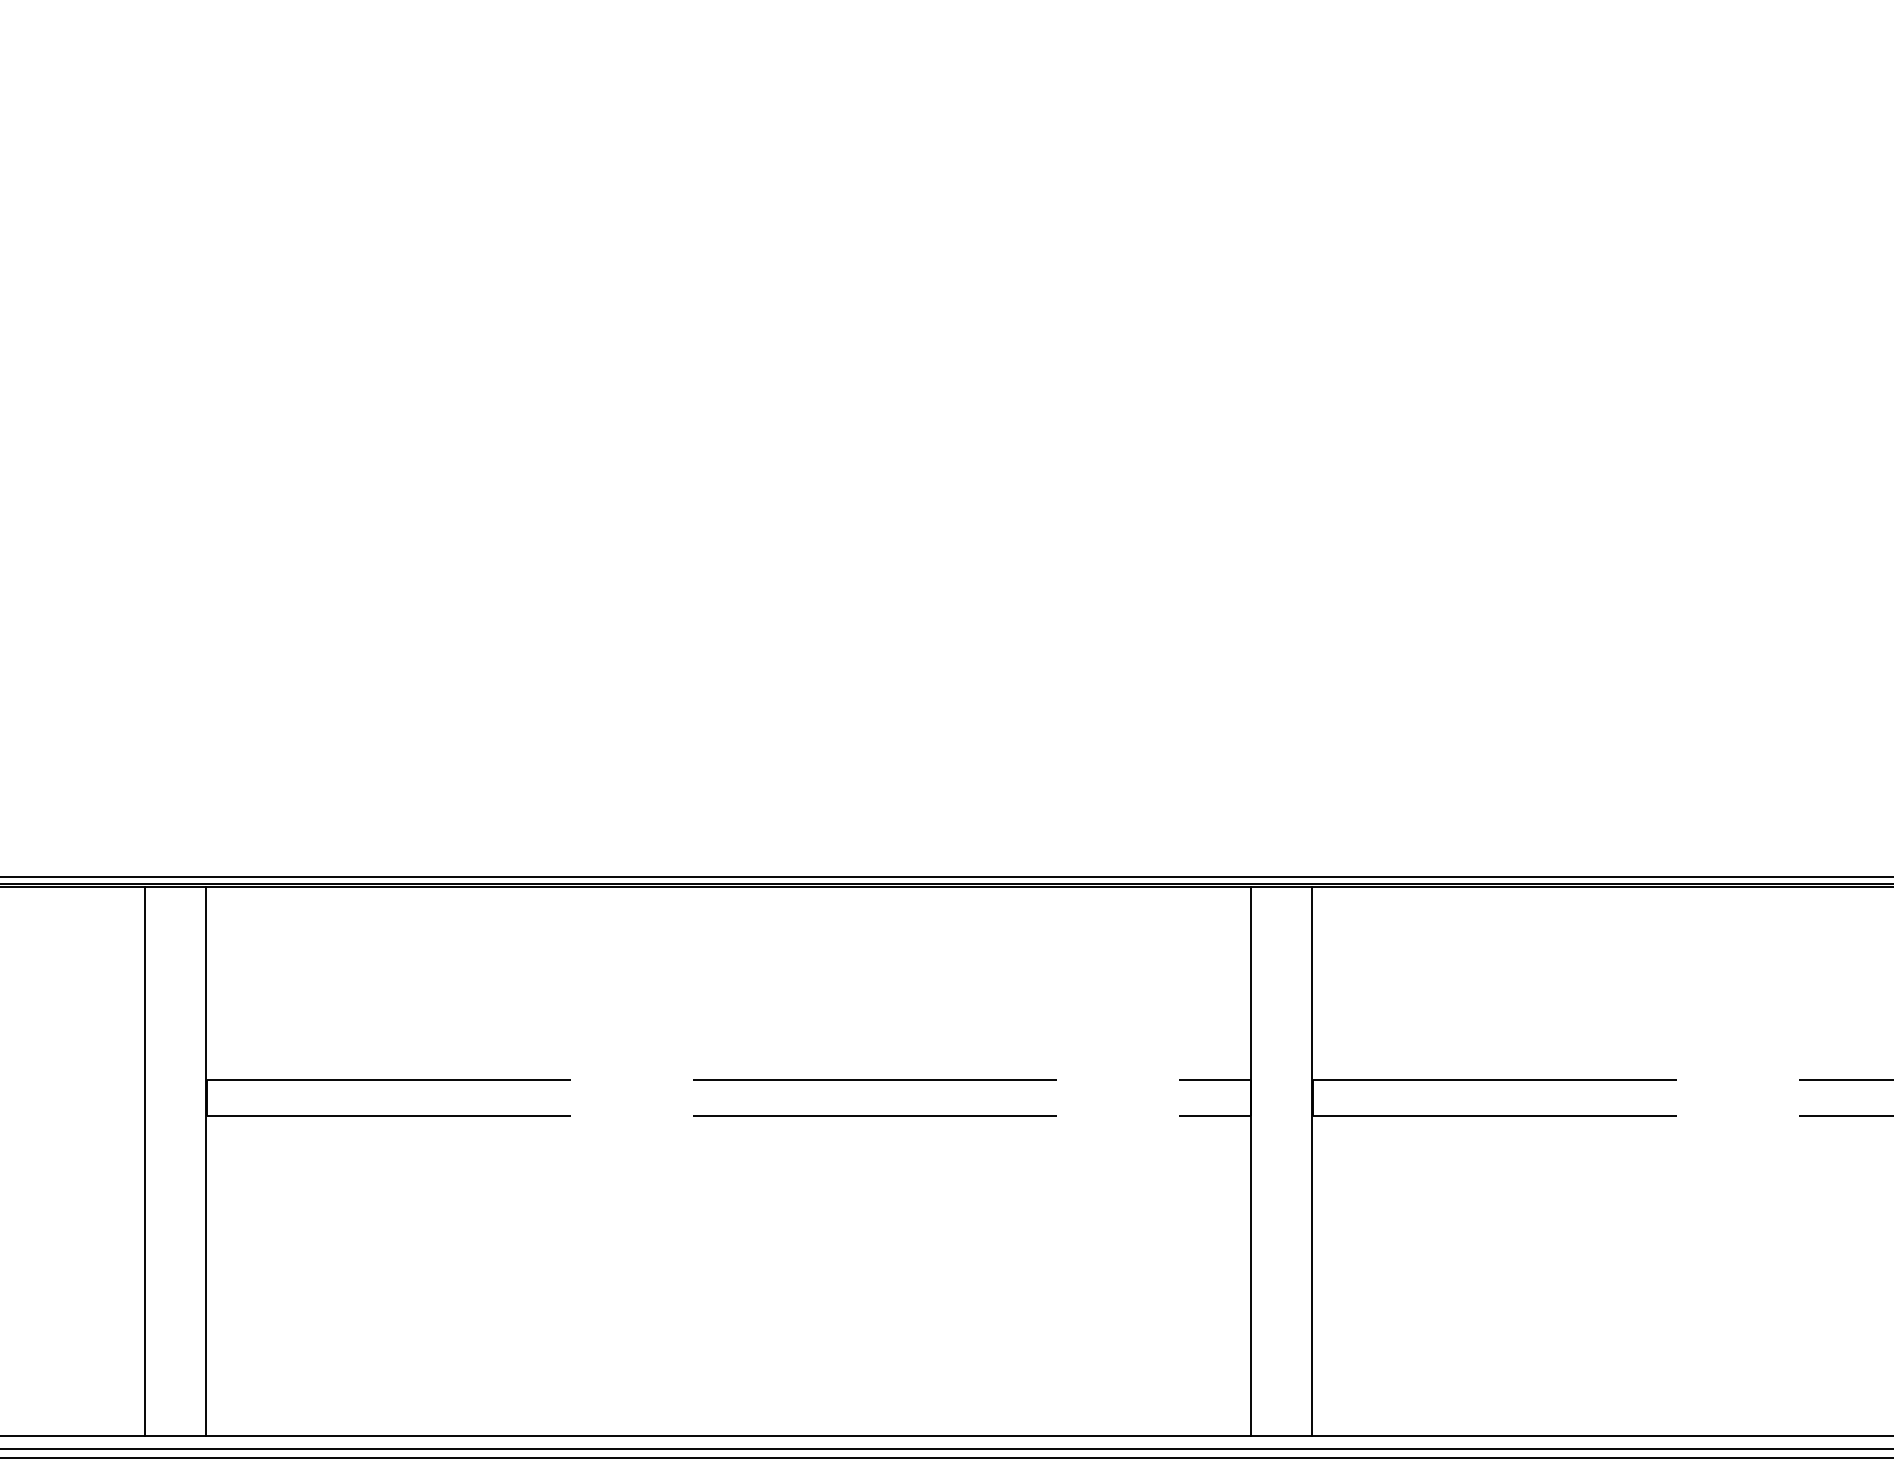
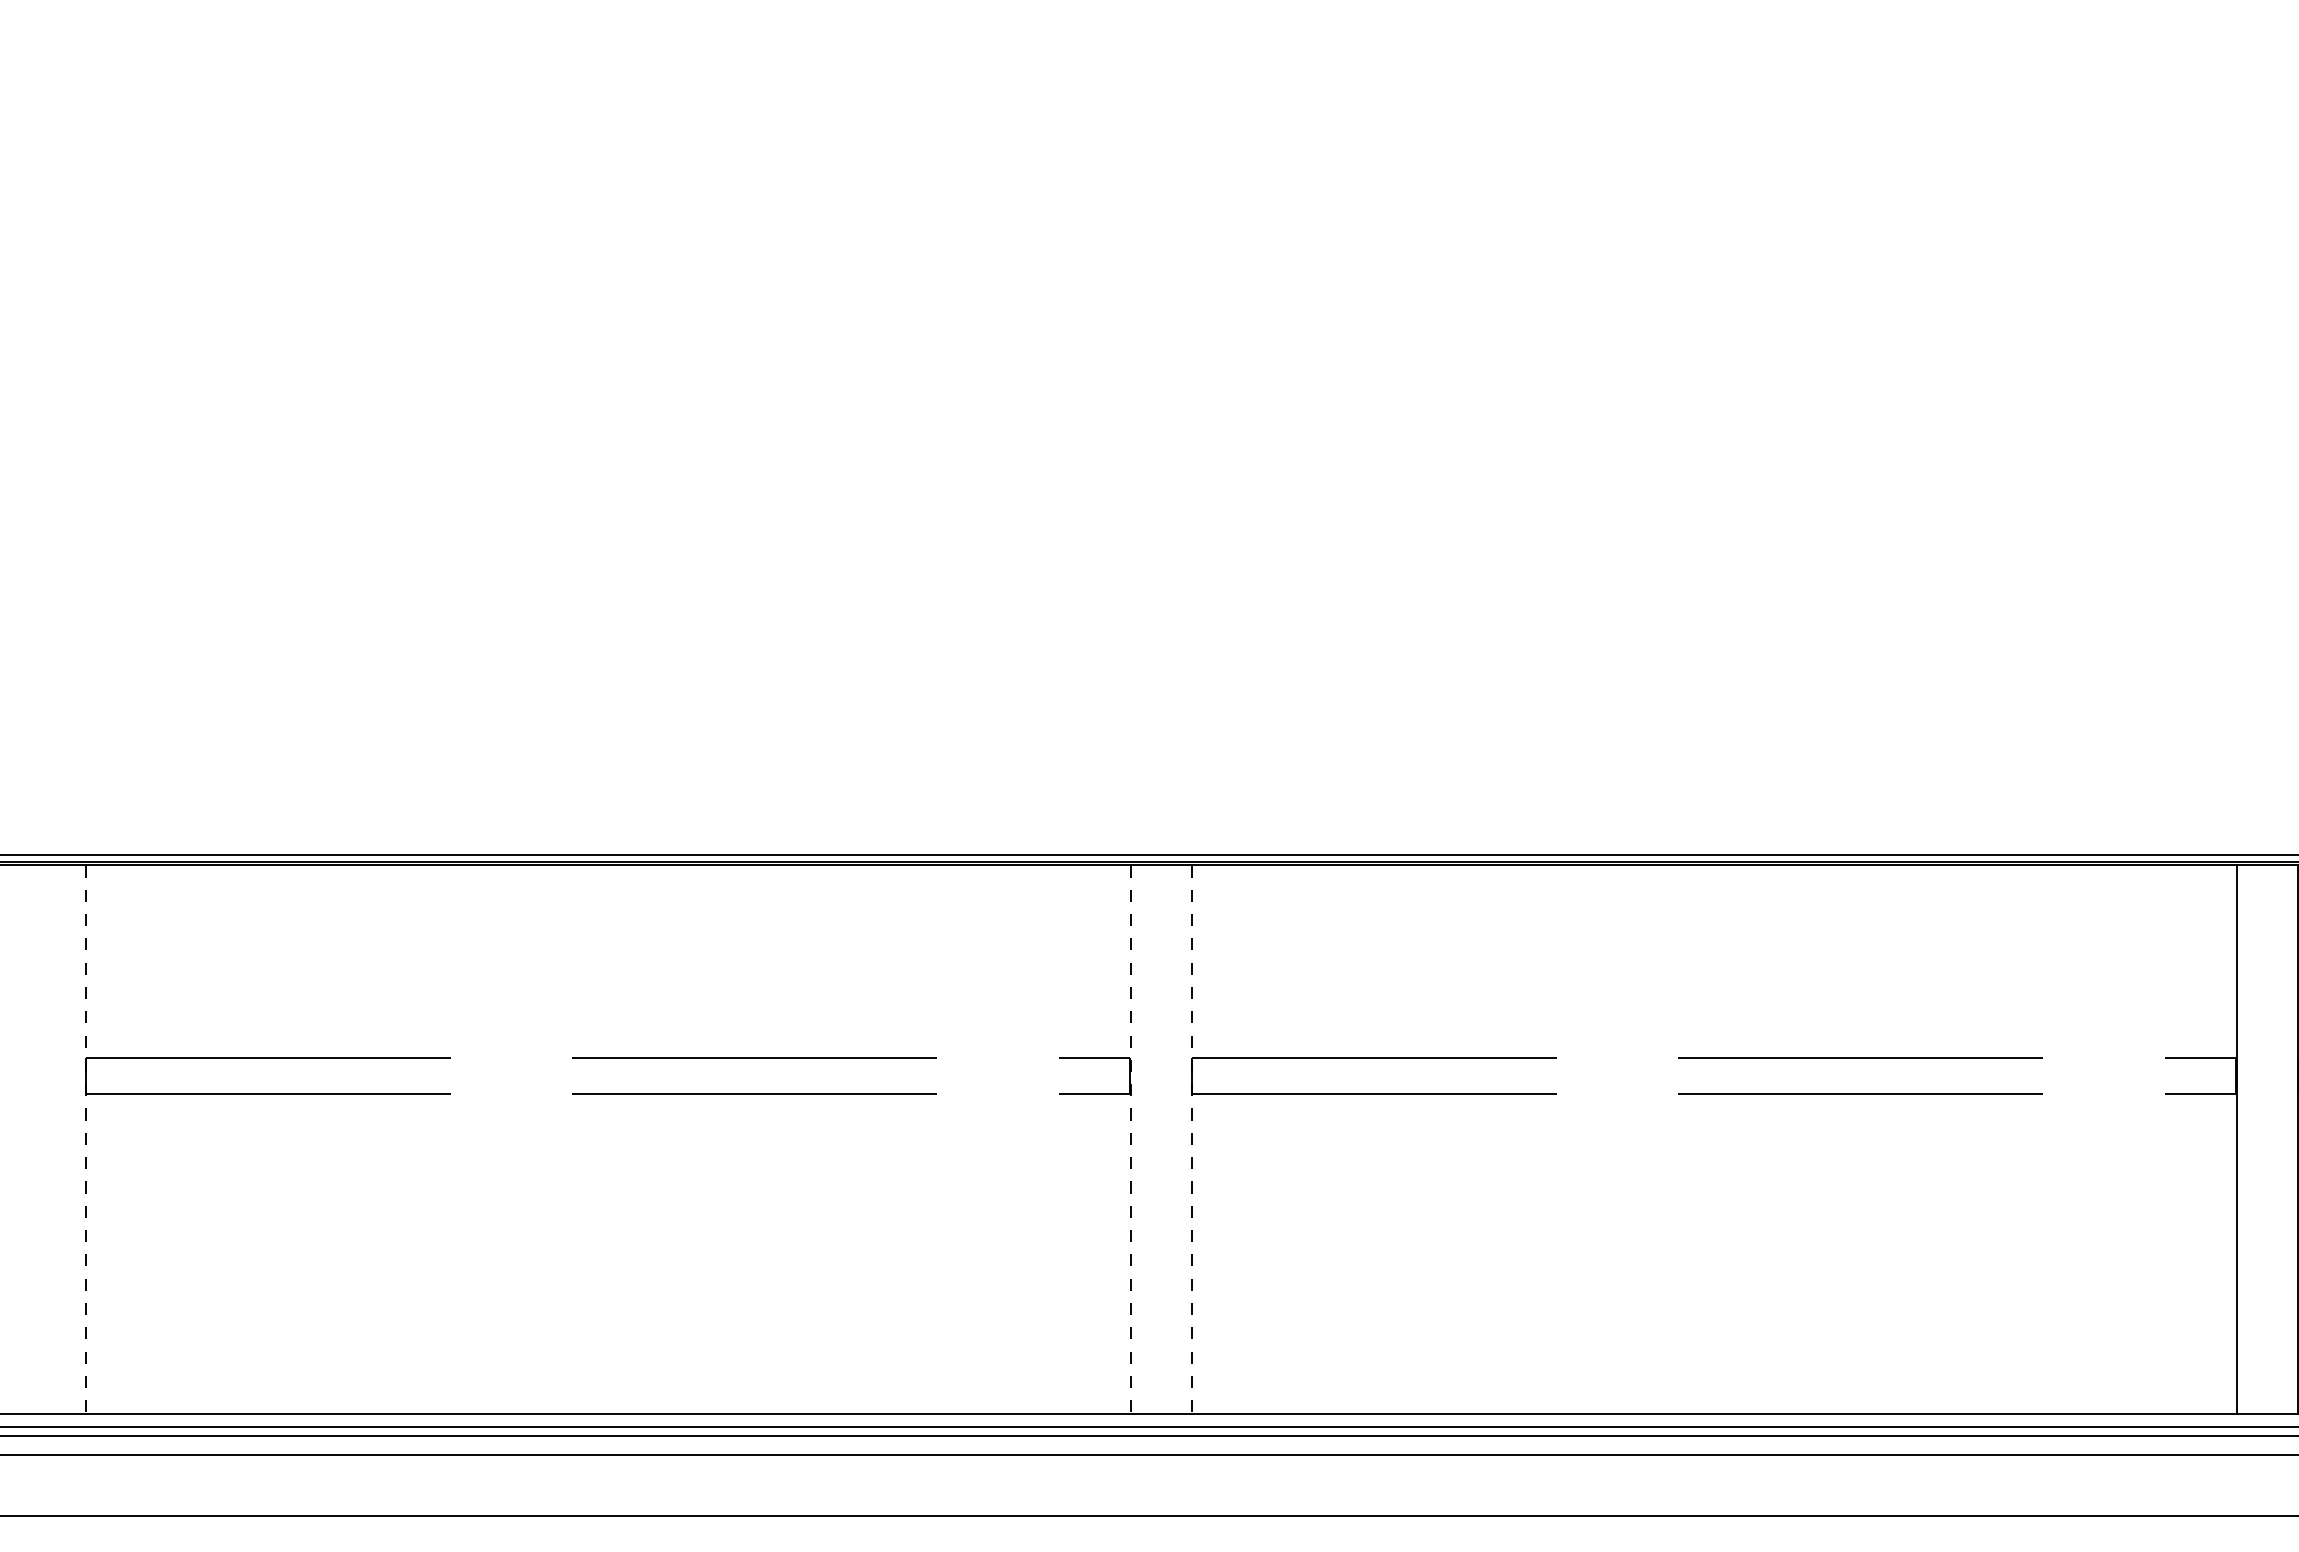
line: (144, 1161) -> (24, 1139), removed
line: (205, 1162) -> (85, 1140), solid -> dashed
line: (1250, 1162) -> (1130, 1140), solid -> dashed
line: (1311, 1162) -> (1191, 1140), solid -> dashed

